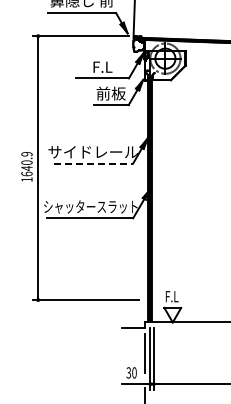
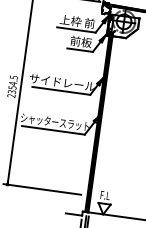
text: (102, 66) -> (77, 21), F.L -> 上枠 前
line: (93, 163) -> (61, 90), dashed -> solid
text: (26, 166) -> (12, 86), 1640.9 -> 2354.5

